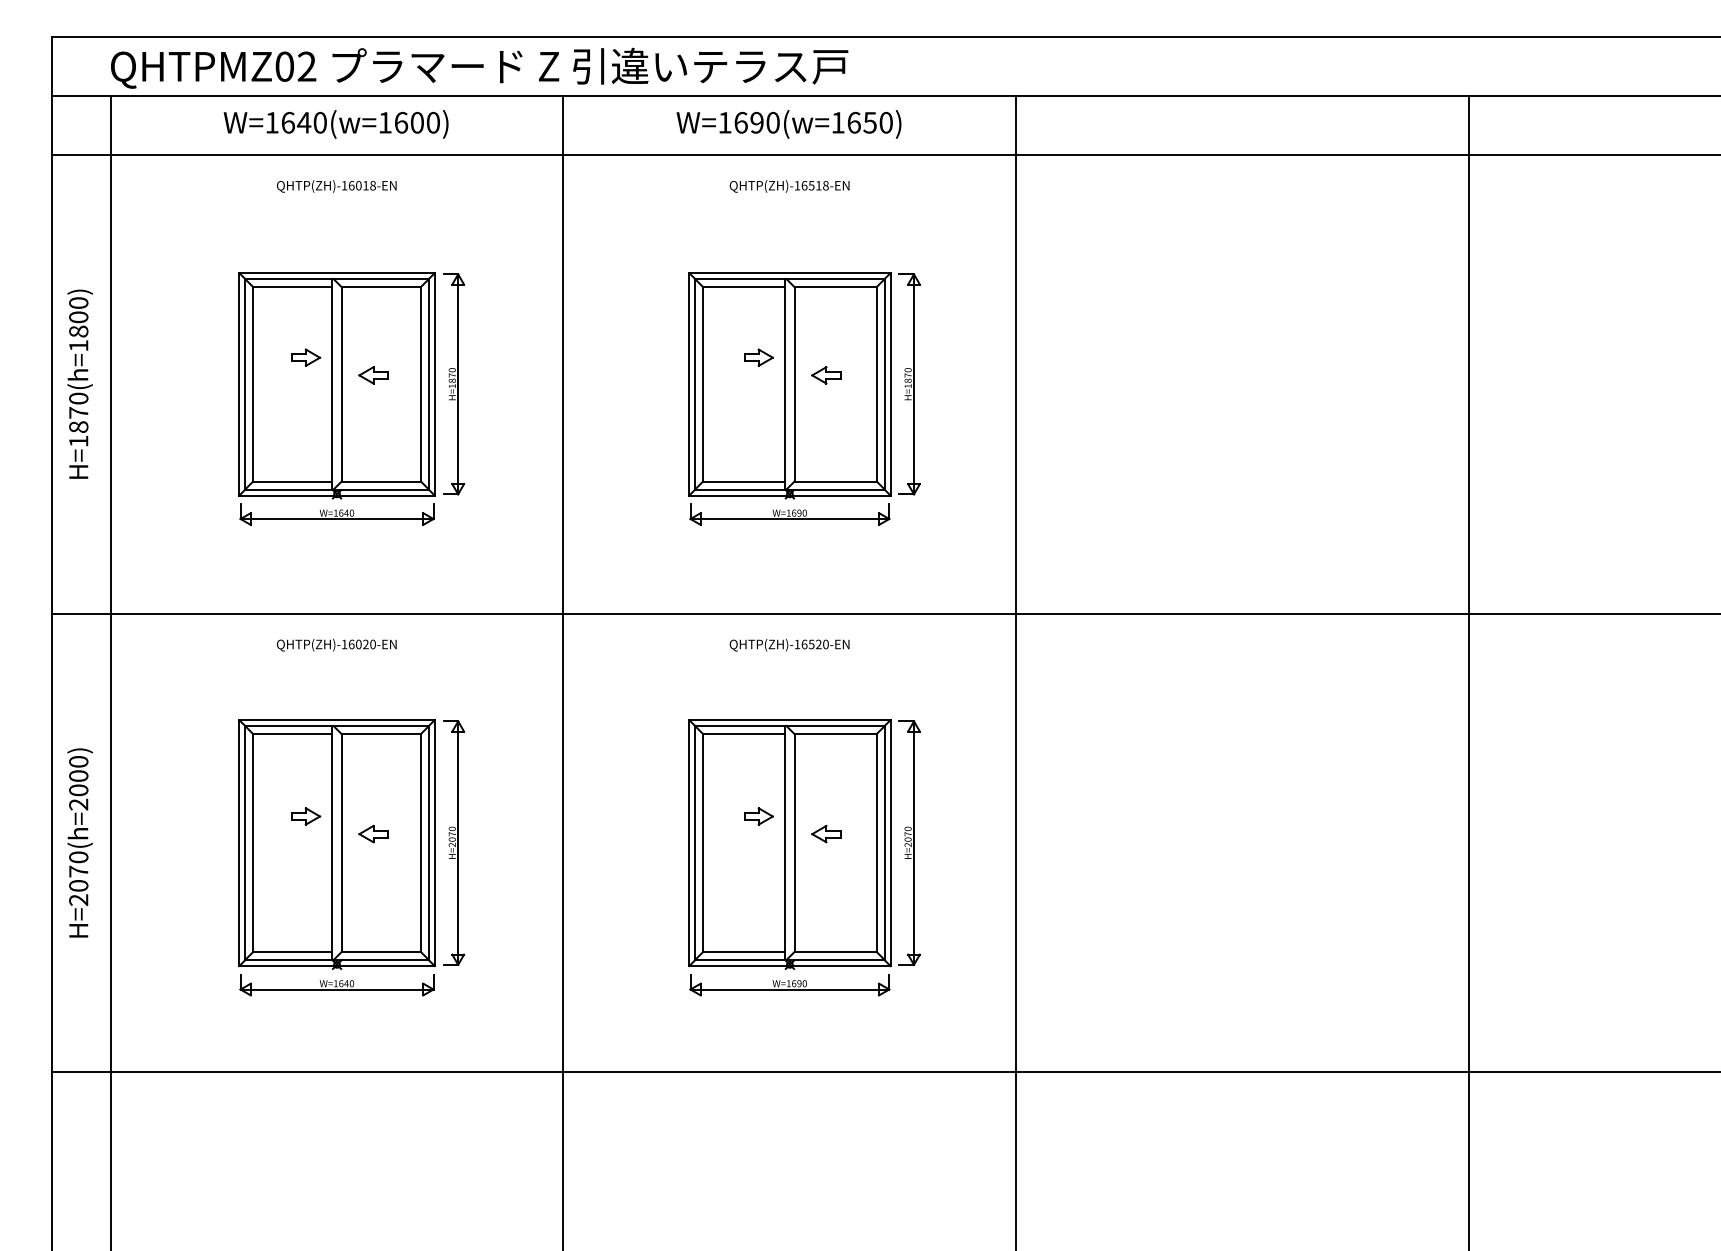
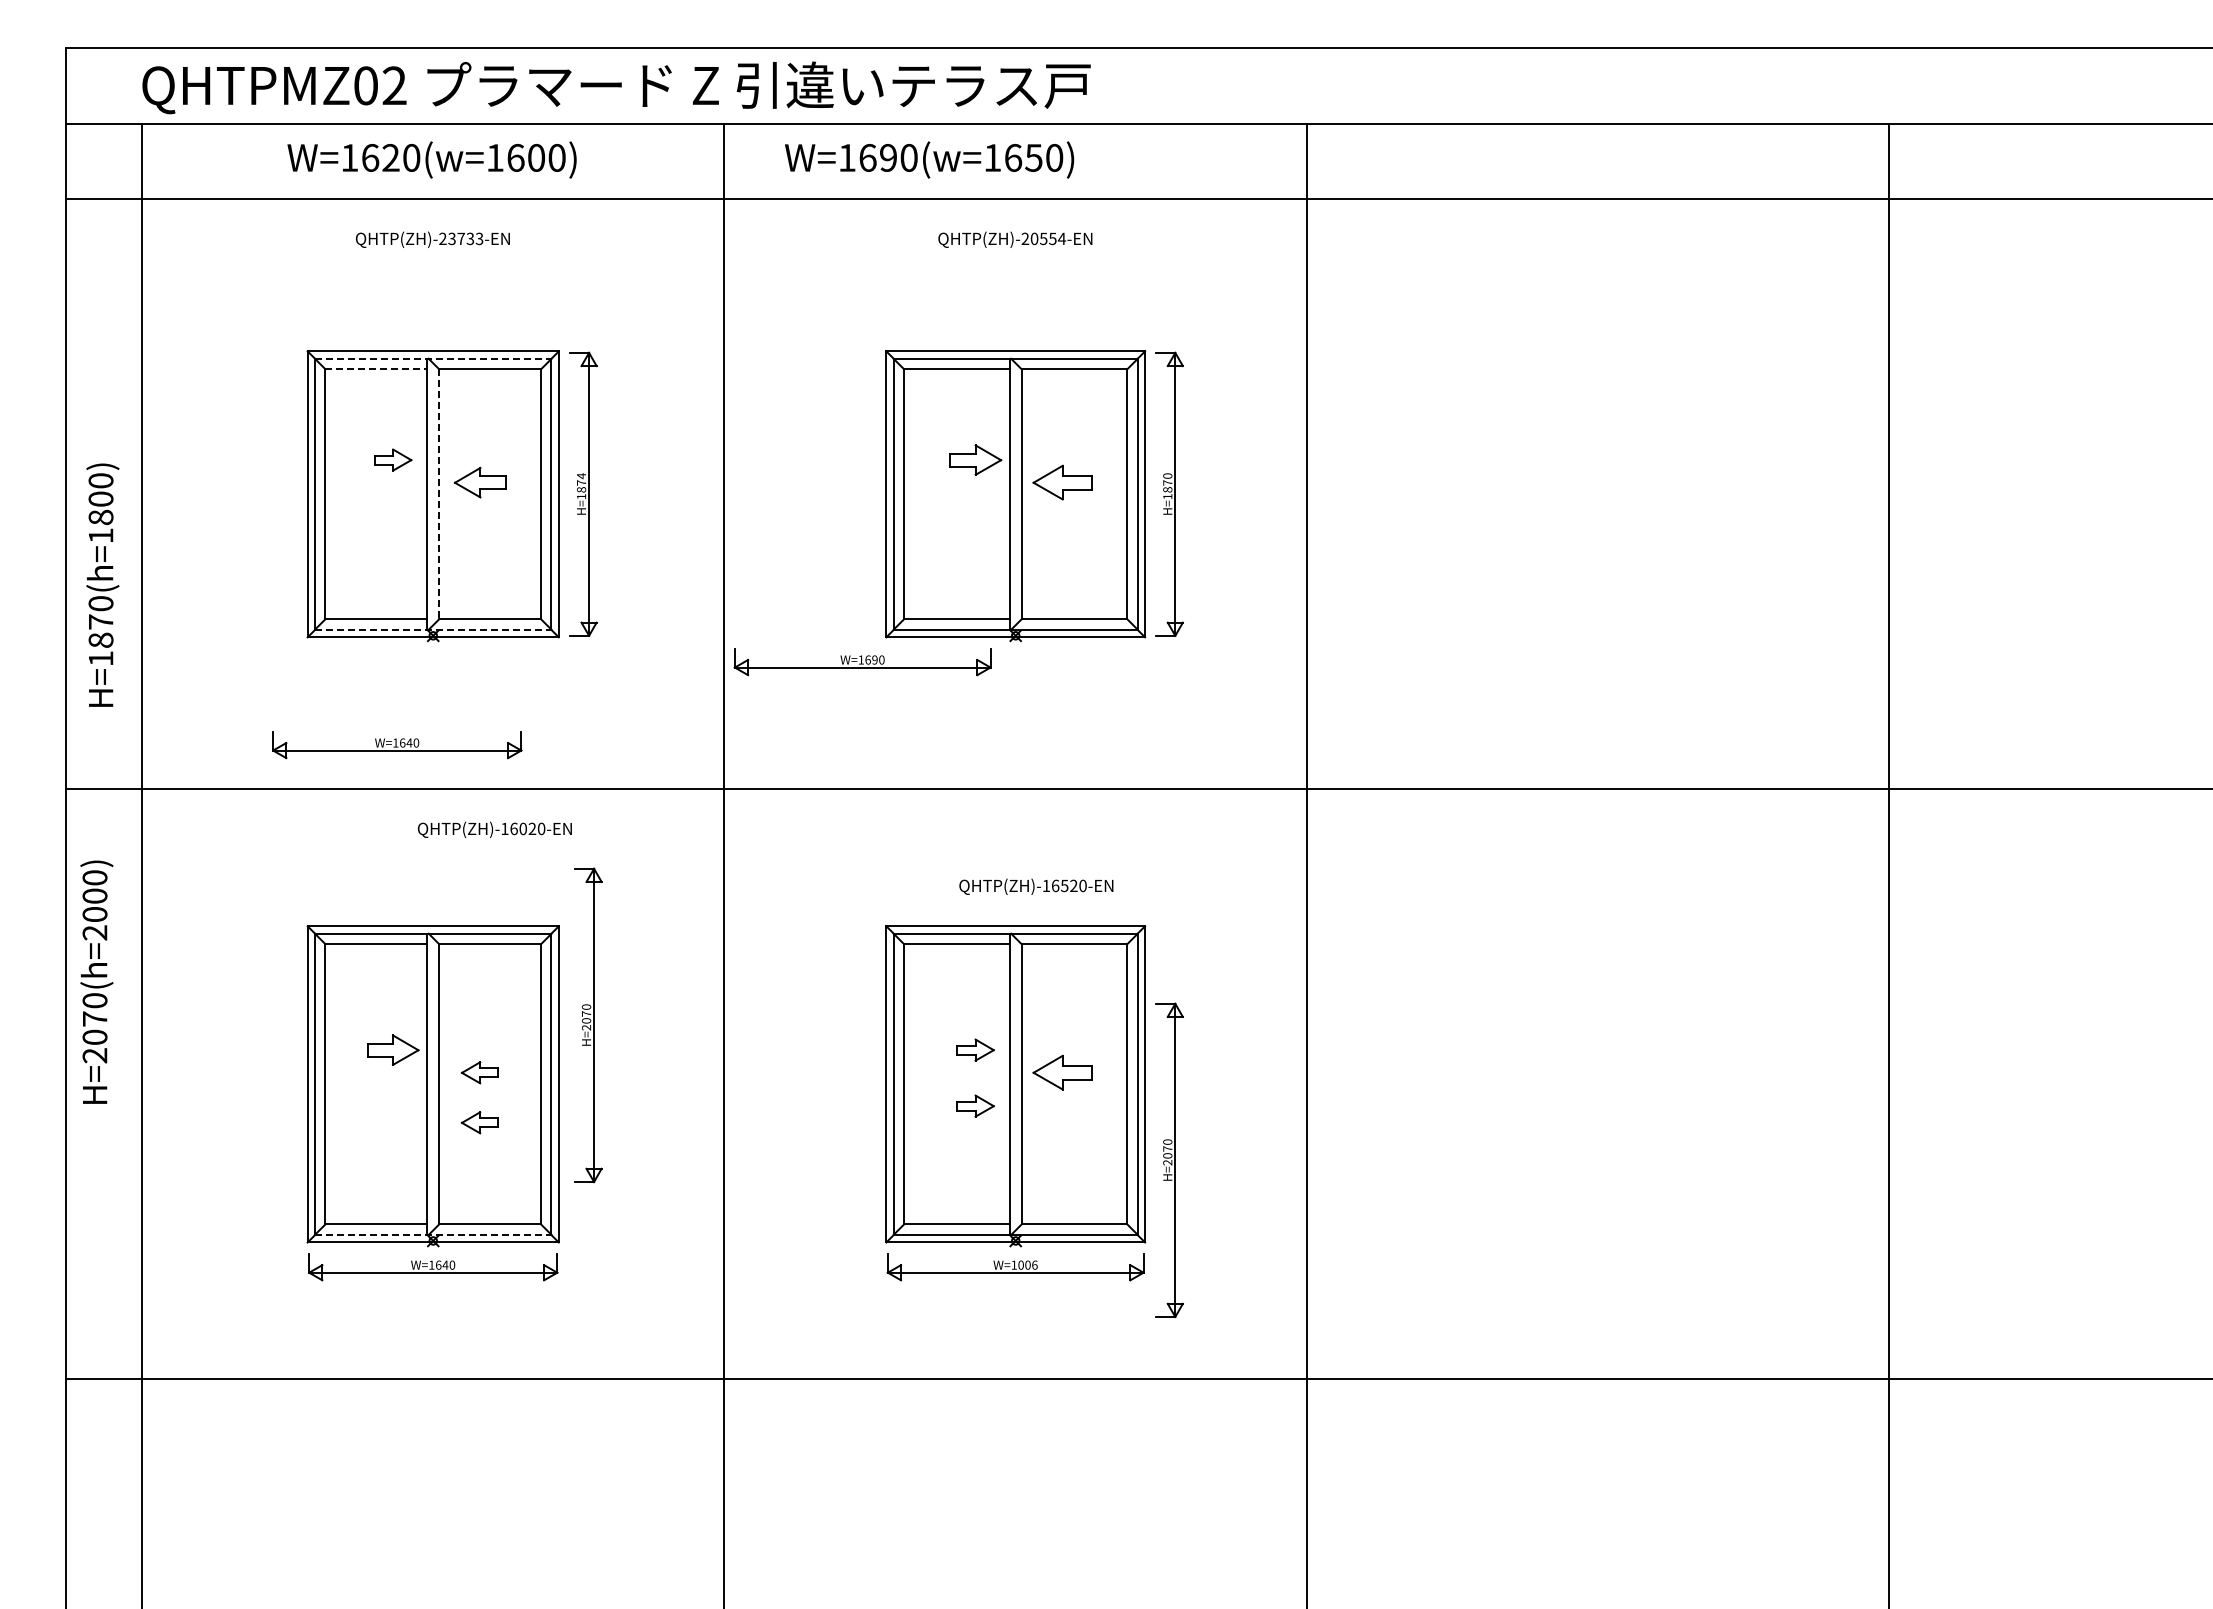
text: (303, 122) -> (390, 157), W=1640(w=1600) -> W=1620(w=1600)
text: (788, 124) -> (929, 159), moved
text: (359, 185) -> (461, 238), QHTP(ZH)-16018-EN -> QHTP(ZH)-23733-EN
text: (811, 185) -> (1043, 238), QHTP(ZH)-16518-EN -> QHTP(ZH)-20554-EN
line: (337, 278) -> (433, 358), solid -> dashed
line: (292, 287) -> (376, 369), solid -> dashed
part: (758, 357) -> (975, 459), size x1.4
text: (452, 370) -> (581, 476), H=1870 -> H=1874
part: (373, 375) -> (479, 482), size x1.4
part: (826, 375) -> (1062, 482), size x1.6
text: (79, 383) -> (102, 584), moved
line: (341, 384) -> (439, 494), solid -> dashed
line: (337, 489) -> (433, 629), solid -> dashed
part: (337, 515) -> (397, 745), moved
part: (789, 515) -> (862, 662), moved
text: (336, 644) -> (494, 829), moved
text: (789, 644) -> (1036, 886), moved
part: (306, 815) -> (393, 1049), size x1.4
part: (826, 833) -> (1062, 1072), size x1.6
text: (79, 842) -> (96, 981), moved
part: (453, 842) -> (588, 1024), moved
part: (909, 843) -> (1169, 1160), moved
part: (758, 859) -> (975, 1105), added
part: (373, 872) -> (479, 1122), added
line: (337, 960) -> (433, 1235), solid -> dashed
text: (799, 983) -> (1027, 1264), W=1690 -> W=1006

